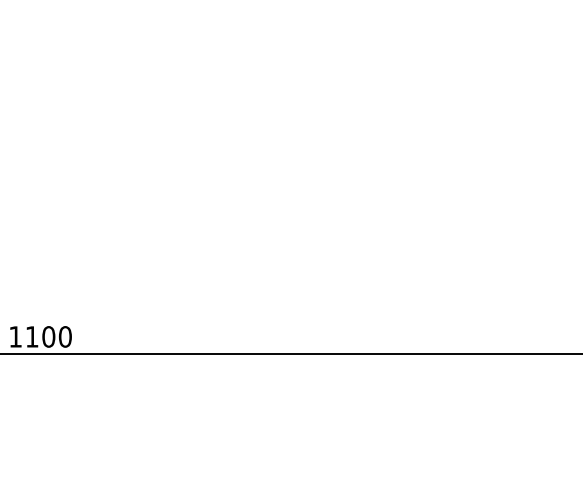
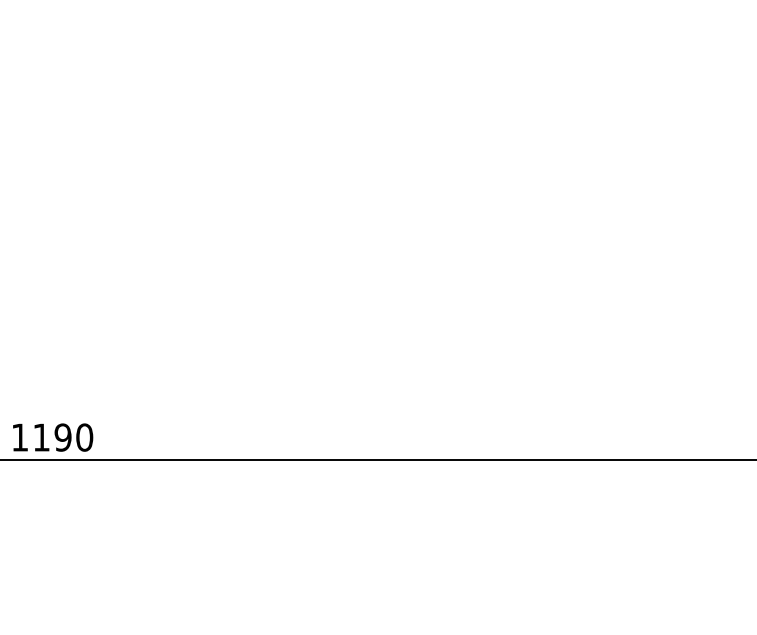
text: (48, 336) -> (62, 437), 1100 -> 1190

